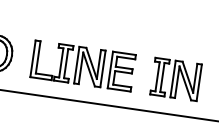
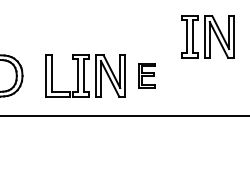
part: (121, 71) -> (146, 75), size x0.6
part: (175, 79) -> (207, 36), moved

